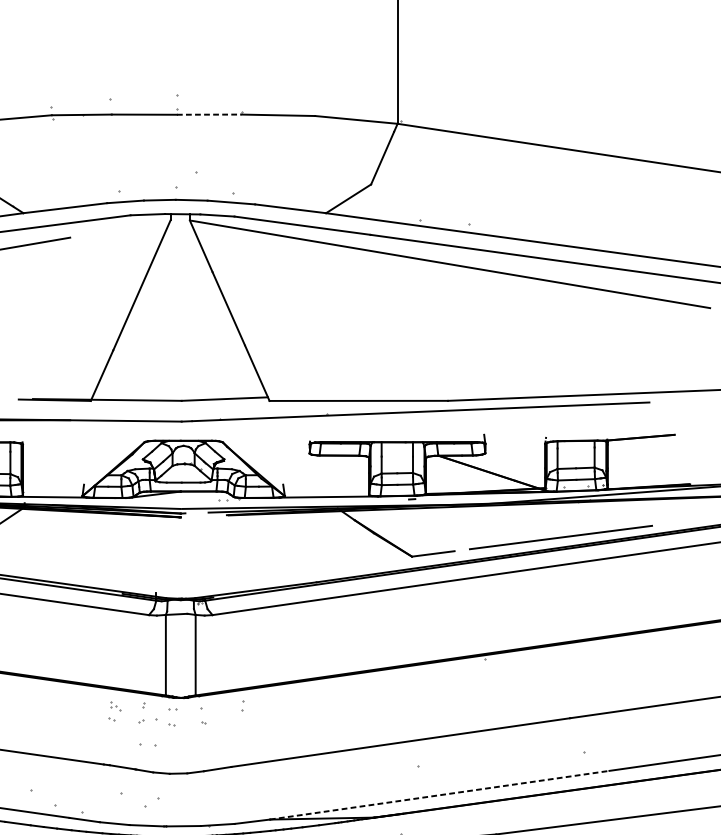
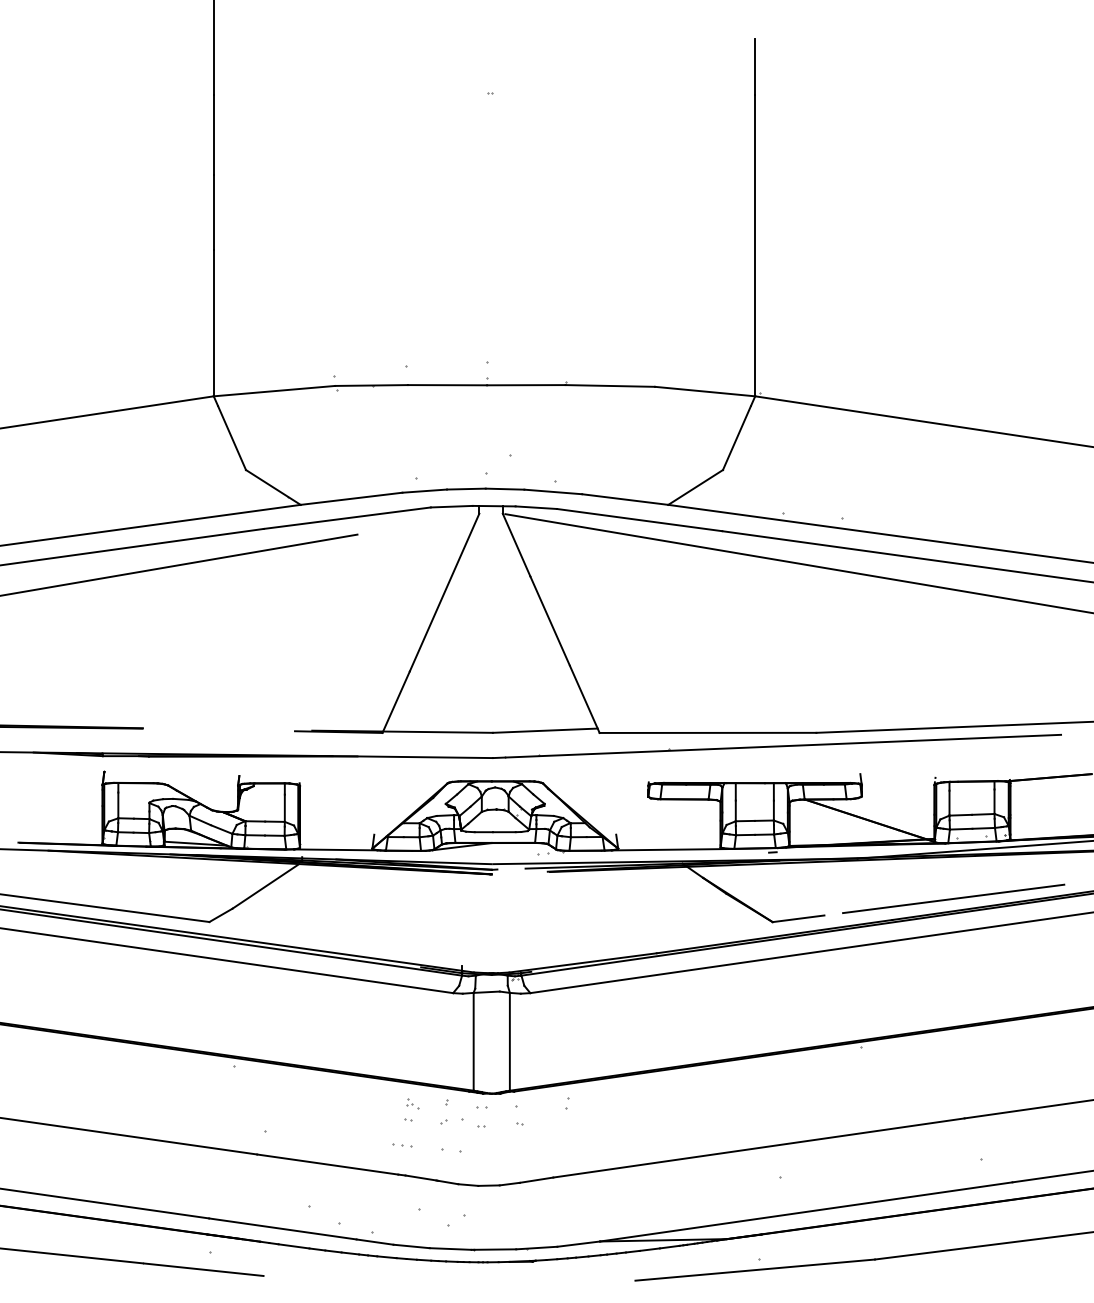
line: (209, 114) -> (526, 385), dashed -> solid
part: (107, 740) -> (402, 1145), added
line: (439, 794) -> (806, 1211), dashed -> solid

